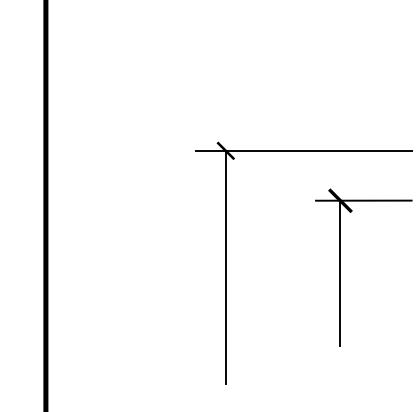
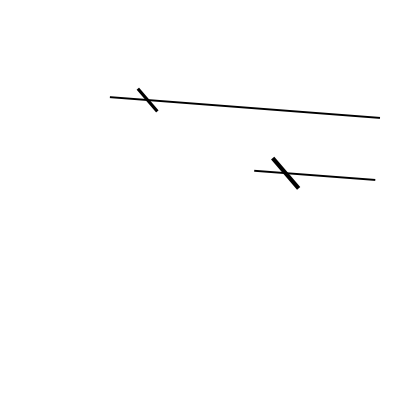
line: (225, 267) -> (135, 245), removed
line: (340, 273) -> (278, 263), removed

